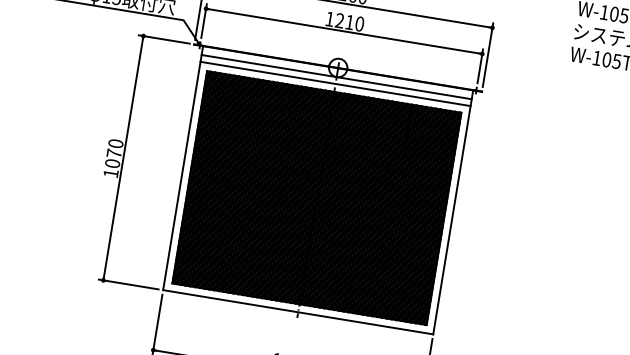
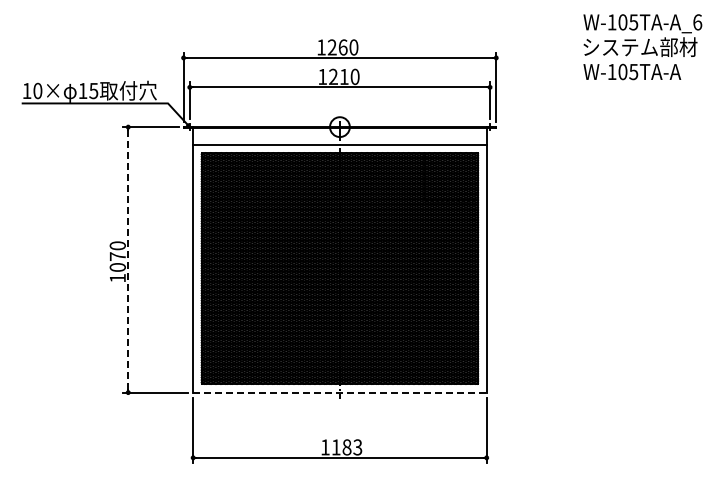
line: (336, 77) -> (339, 137), removed
line: (123, 157) -> (128, 259), solid -> dashed
line: (297, 312) -> (339, 392), solid -> dashed

